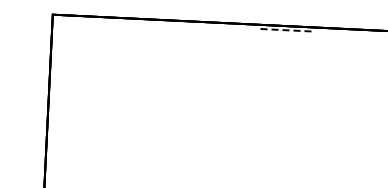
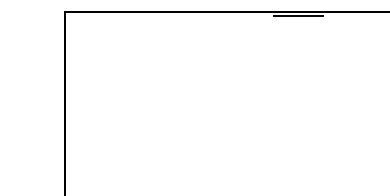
line: (286, 30) -> (298, 16), dashed -> solid

